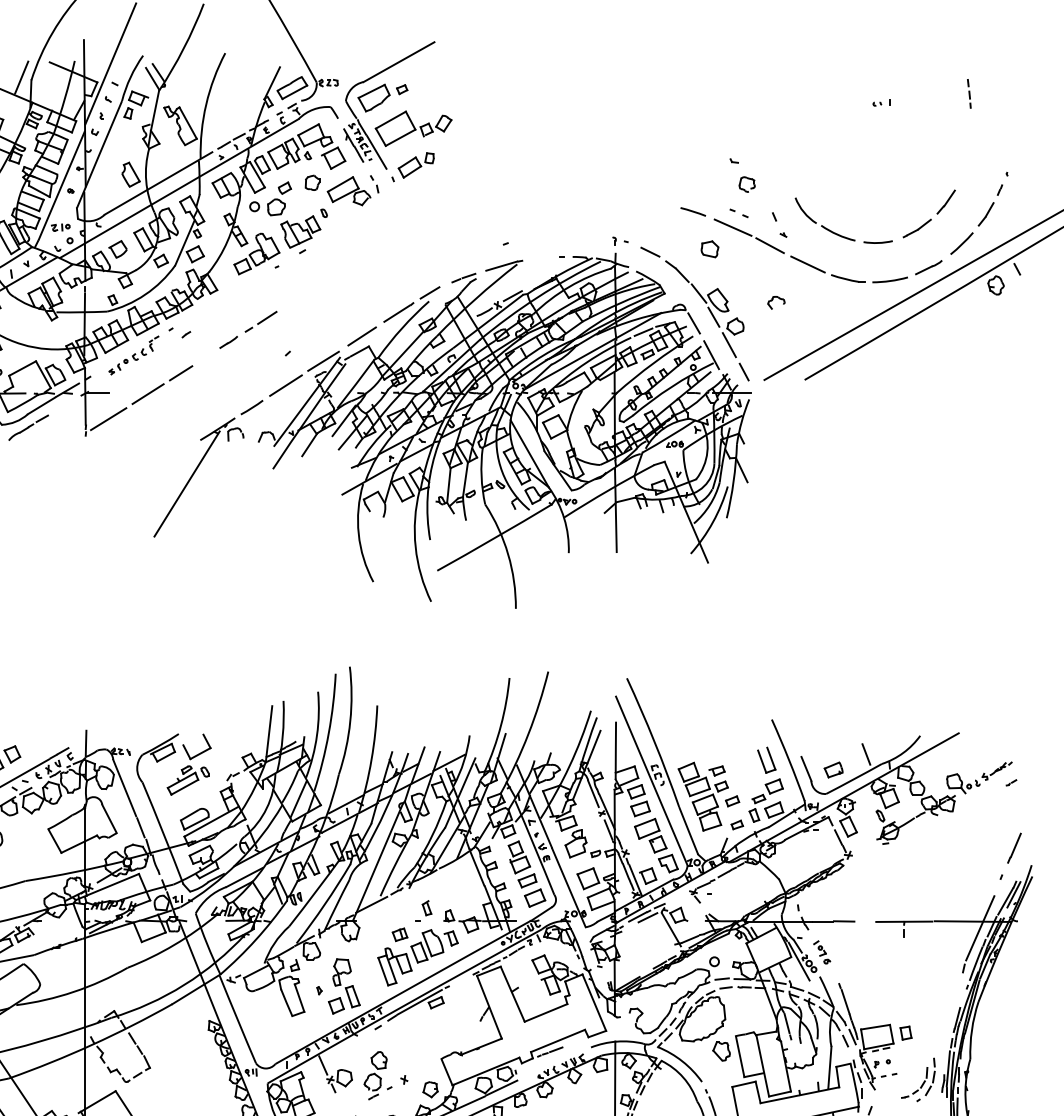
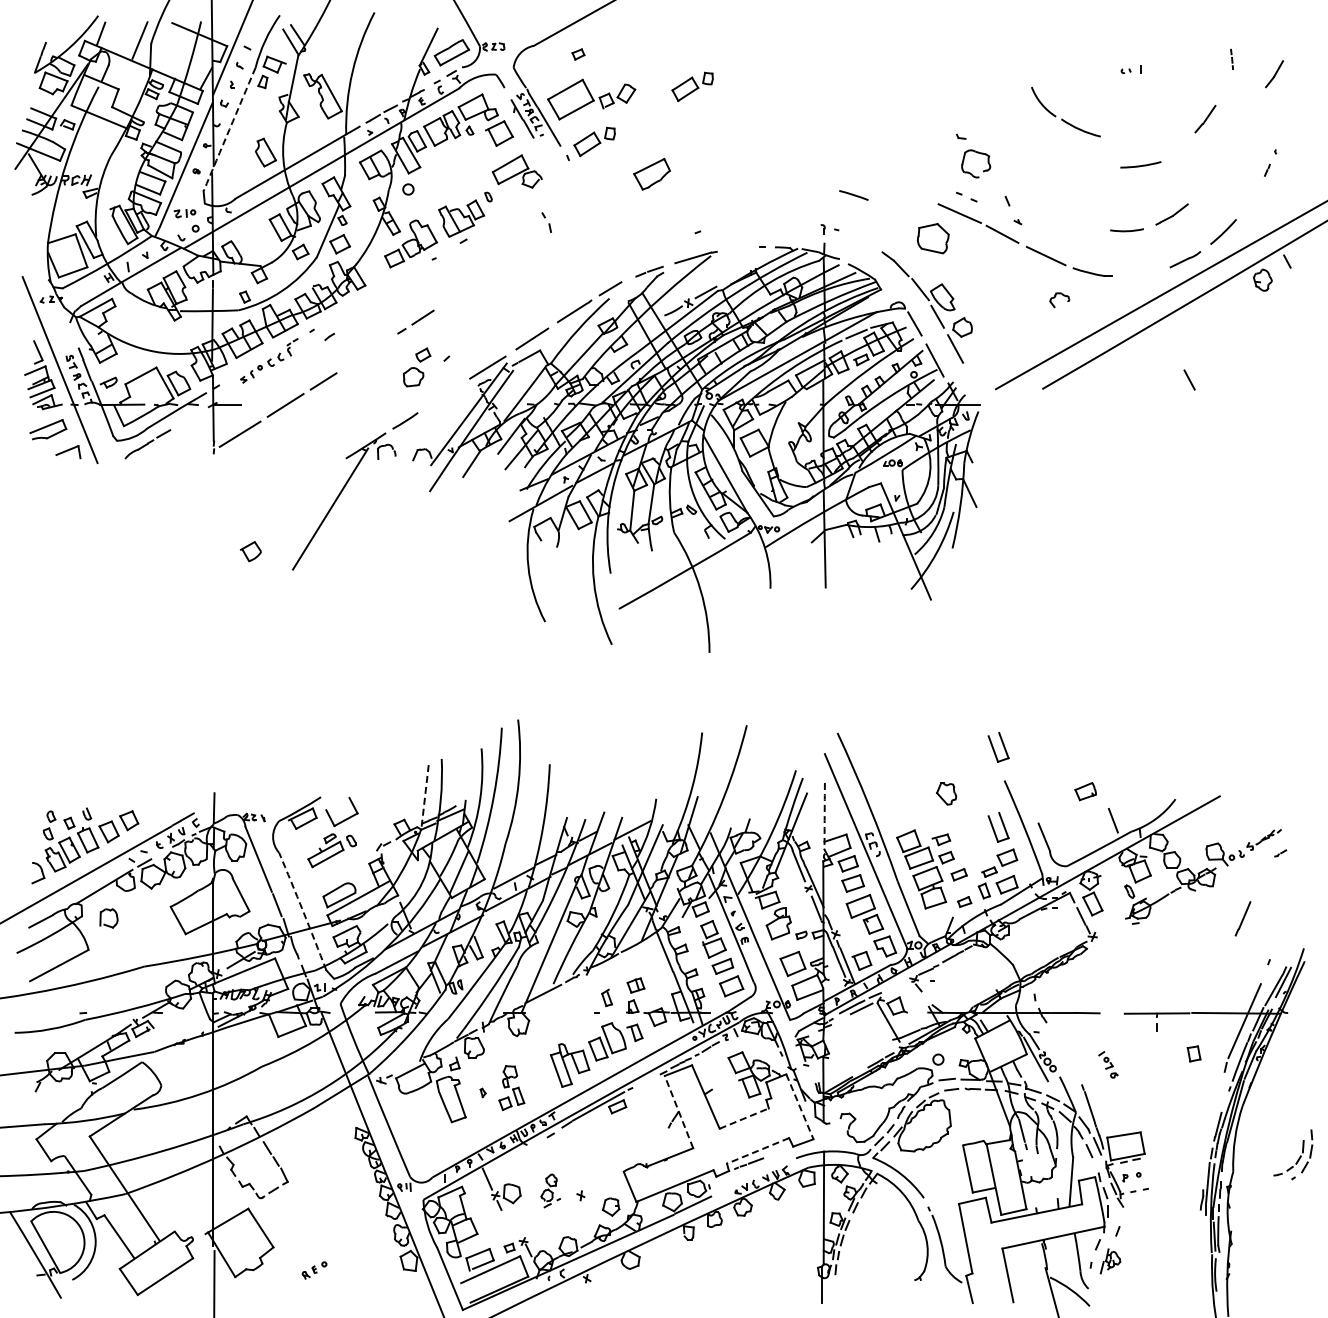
part: (968, 93) -> (1231, 59), size x0.6
part: (373, 97) -> (651, 173), moved
part: (501, 117) -> (692, 86), added
arc: (99, 154) -> (229, 129), solid -> dashed
part: (312, 182) -> (475, 161), removed
part: (374, 184) -> (546, 222), moved
part: (746, 184) -> (975, 163), size x1.6
part: (279, 198) -> (416, 367), moved
line: (946, 201) -> (1205, 118), moved
line: (692, 211) -> (853, 195), moved
line: (986, 214) -> (1274, 74), moved
part: (822, 224) -> (1062, 118), moved
part: (117, 249) -> (250, 551), moved
part: (709, 249) -> (932, 238), size x1.6
line: (650, 251) -> (864, 241), removed
arc: (889, 280) -> (1140, 165), moved
part: (776, 303) -> (1059, 300), moved
line: (228, 342) -> (378, 345), removed
line: (744, 371) -> (1189, 379), moved
line: (285, 385) -> (444, 395), removed
part: (766, 690) -> (998, 747), added
line: (269, 734) -> (425, 797), solid -> dashed
arc: (615, 750) -> (824, 816), solid -> dashed
part: (833, 769) -> (1085, 791), moved
arc: (163, 833) -> (303, 911), solid -> dashed
line: (1013, 847) -> (1242, 918), moved
part: (399, 934) -> (635, 985), moved
part: (822, 952) -> (1108, 1064), moved
part: (344, 985) -> (511, 1087), size x0.7
line: (594, 1003) -> (800, 1107), solid -> dashed
line: (489, 1007) -> (679, 1112), solid -> dashed
line: (546, 1012) -> (744, 1118), solid -> dashed
part: (905, 1032) -> (1193, 1053), moved
line: (558, 1040) -> (758, 1150), solid -> dashed
part: (721, 1051) -> (946, 793), moved
part: (377, 1075) -> (550, 1190), size x0.6
part: (923, 1081) -> (1299, 1156), moved

